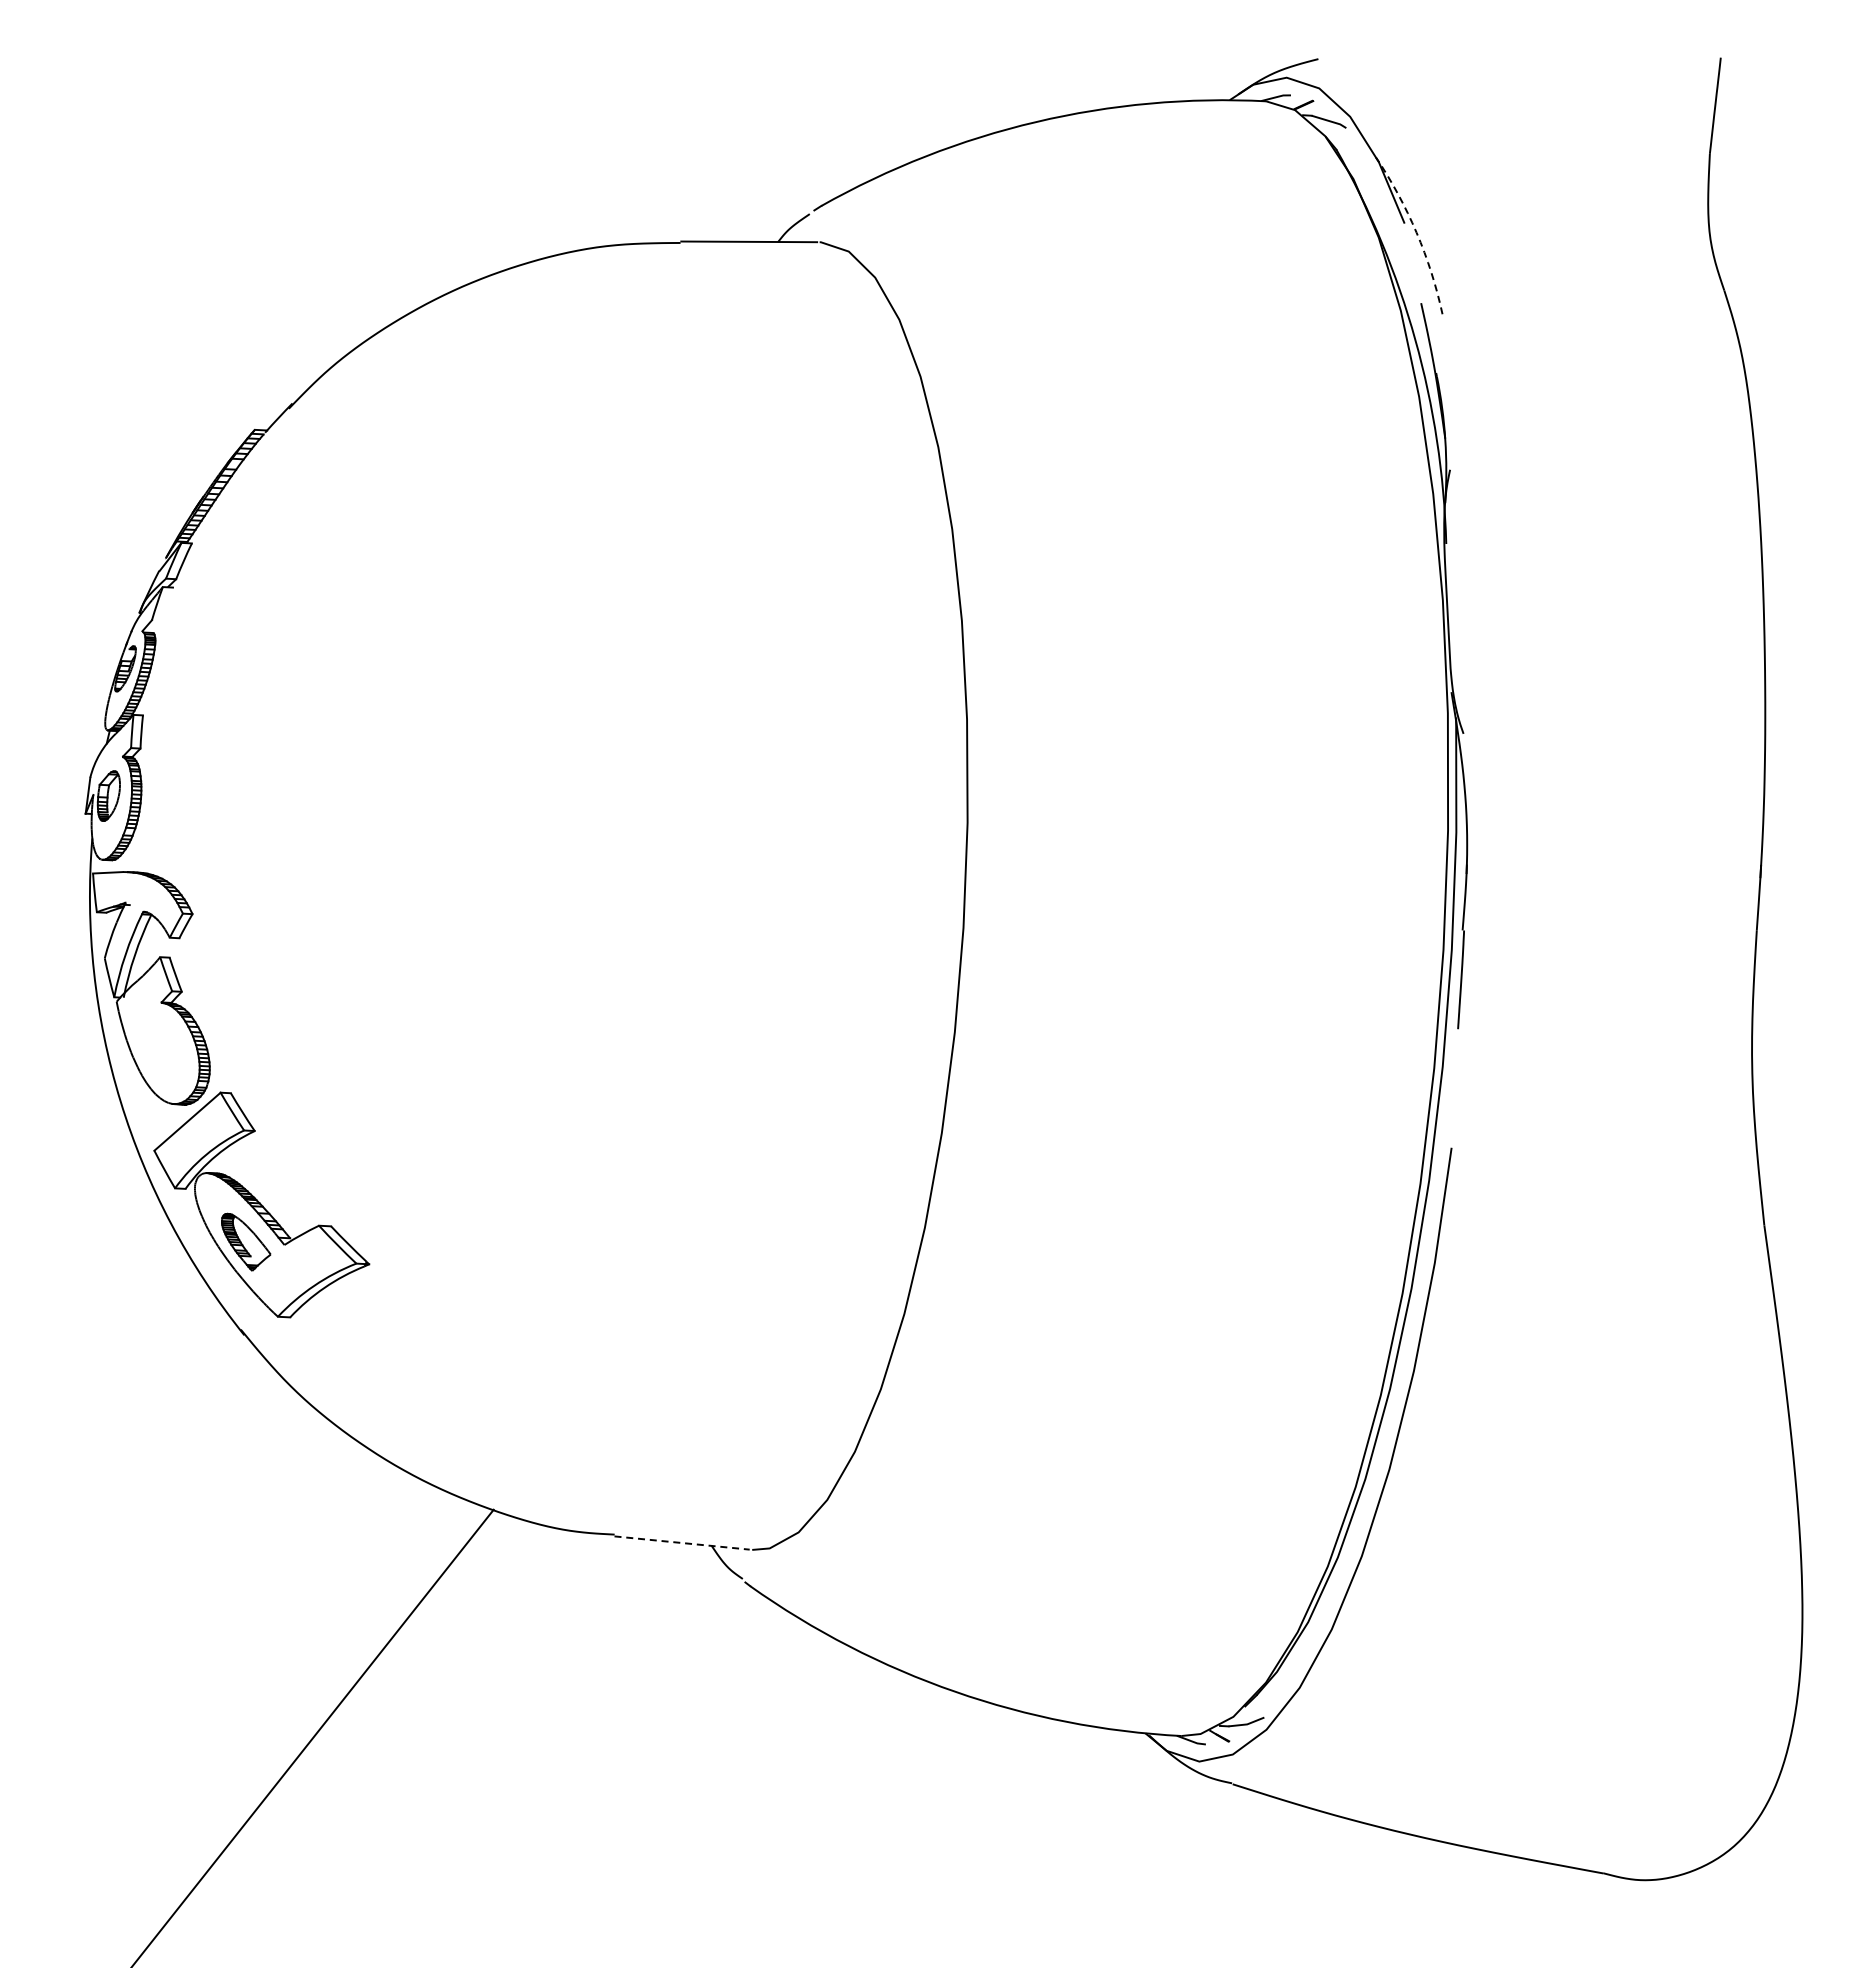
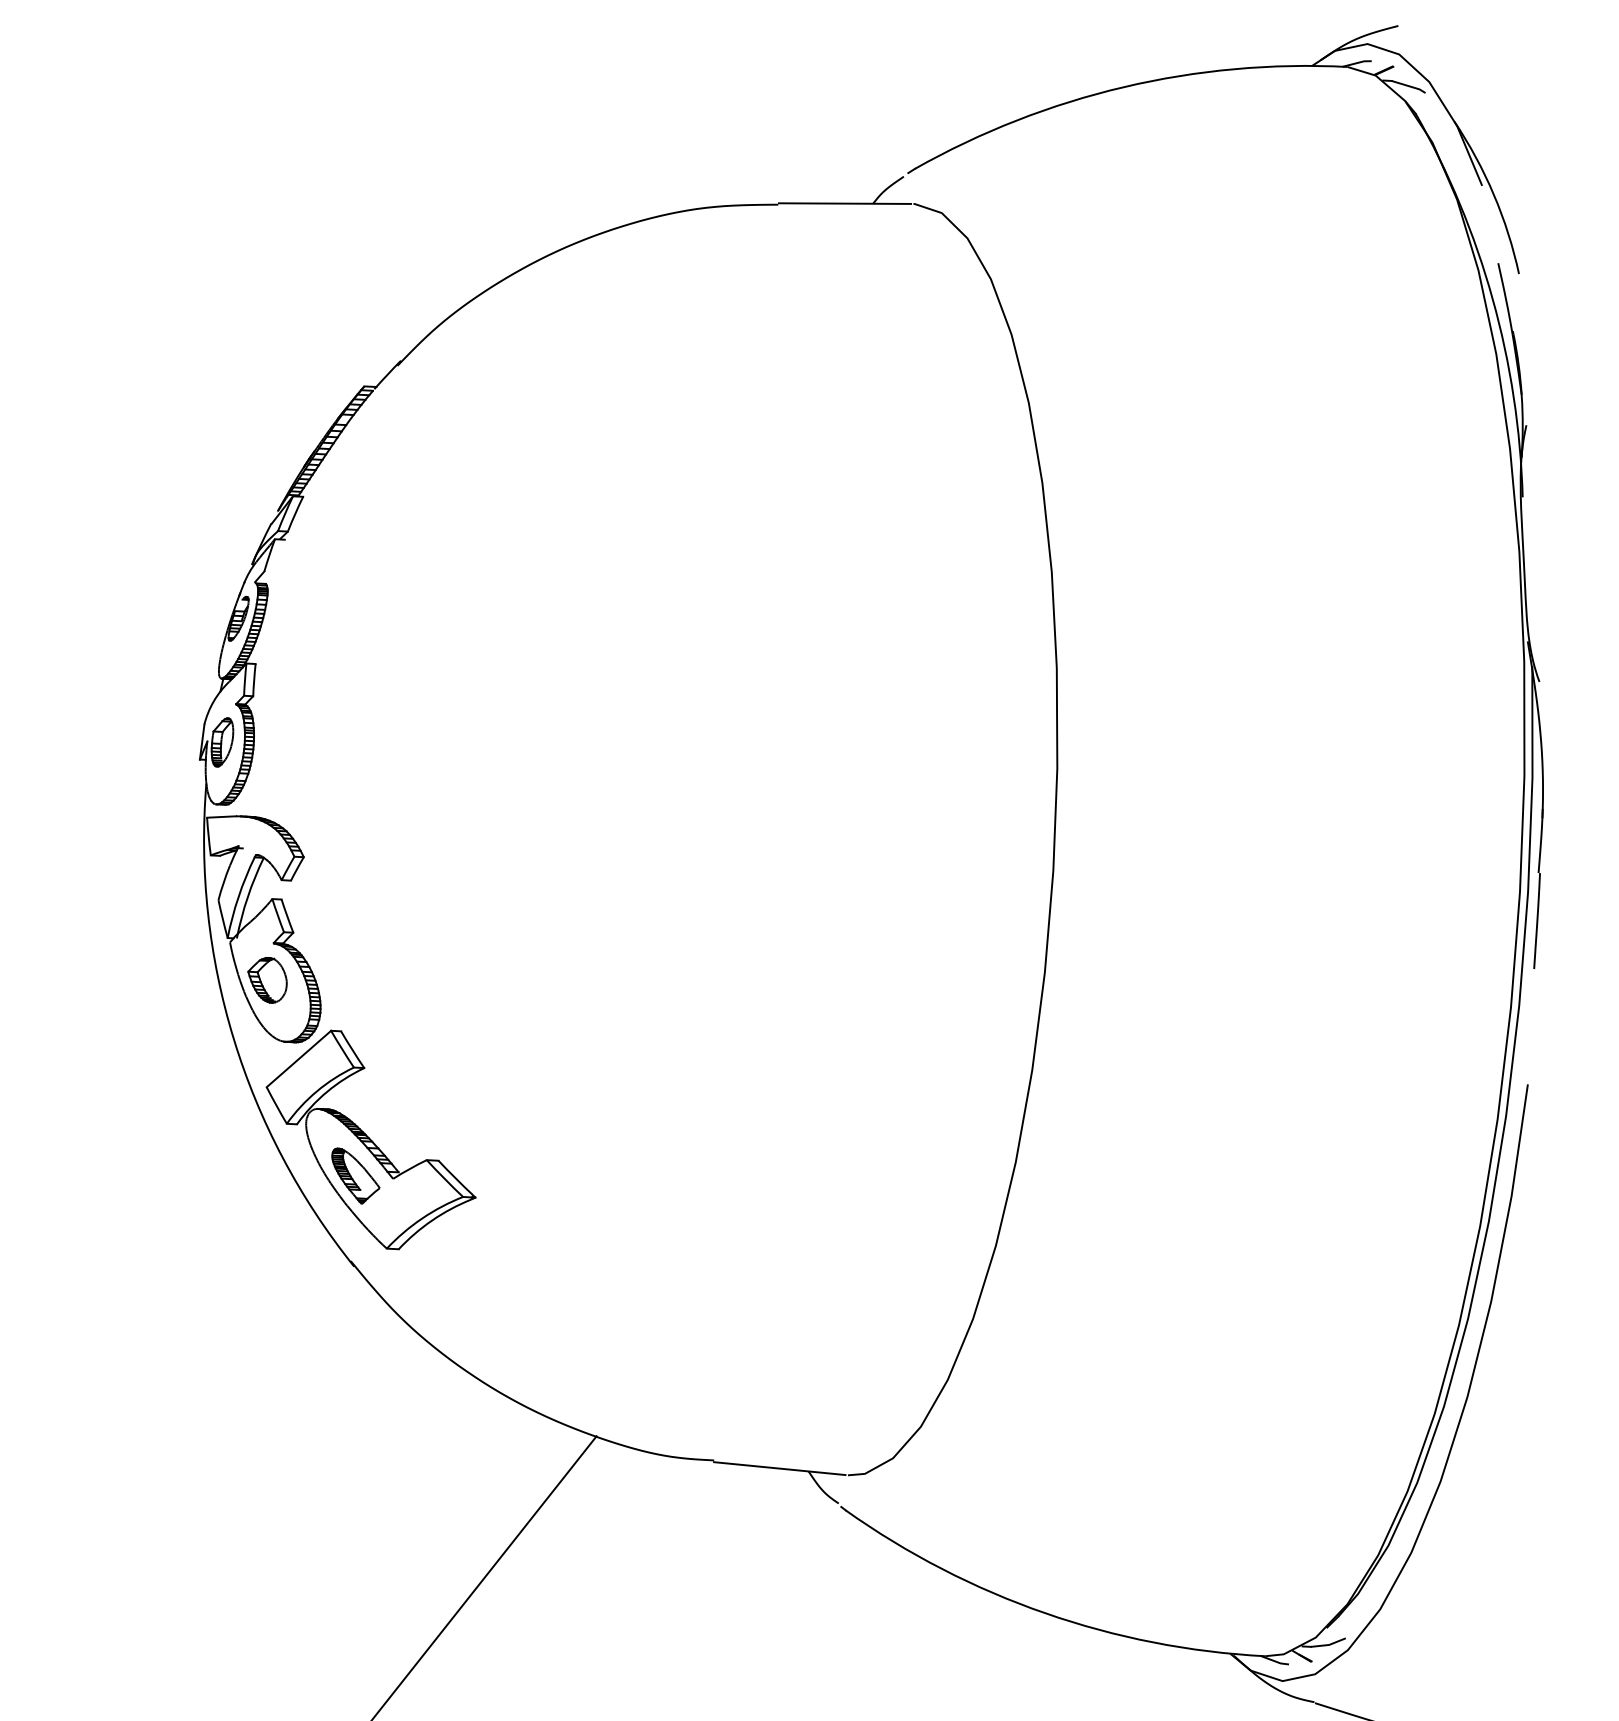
arc: (1416, 232) -> (1493, 194), dashed -> solid
part: (154, 1040) -> (266, 980), added
line: (682, 1543) -> (780, 1469), dashed -> solid

